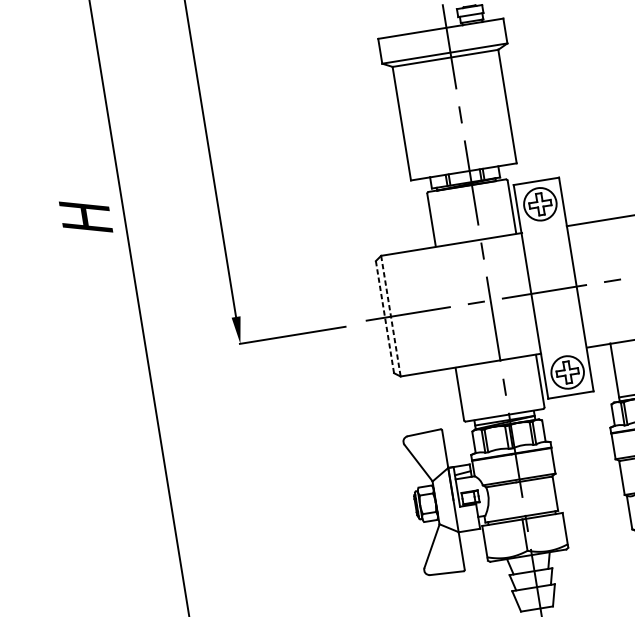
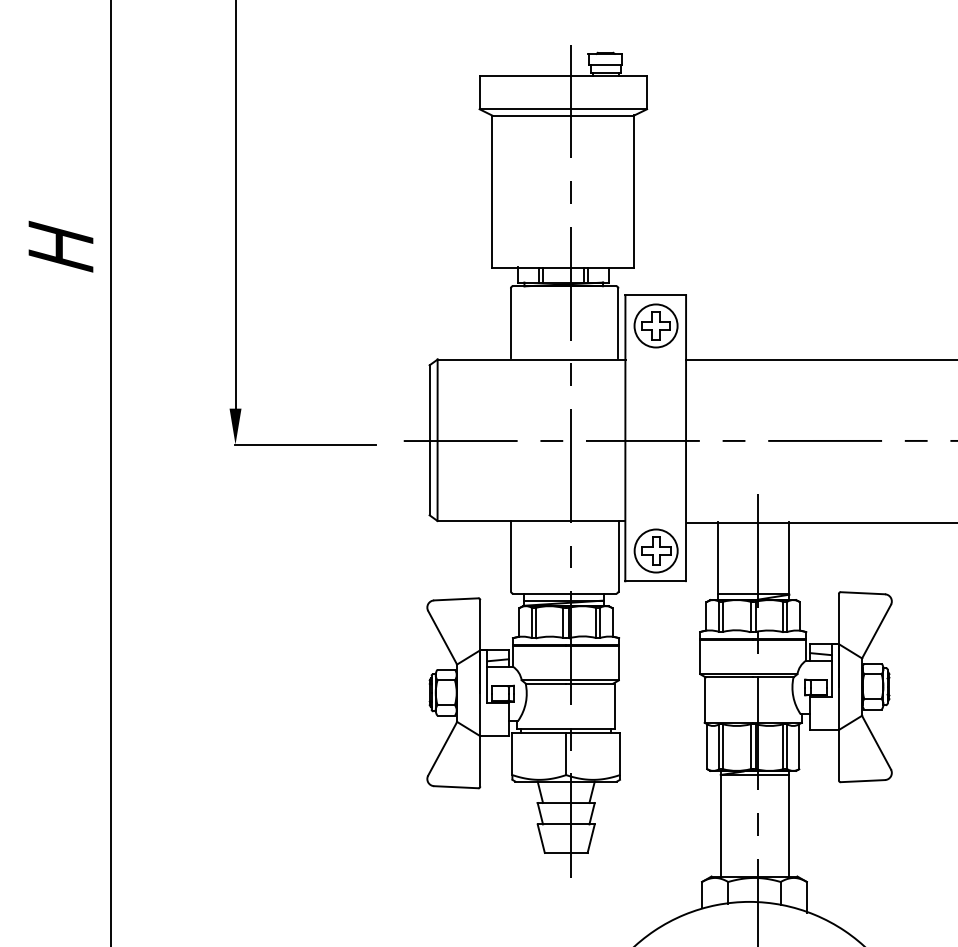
line: (390, 316) -> (437, 440), dashed -> solid
line: (384, 317) -> (429, 440), dashed -> solid

